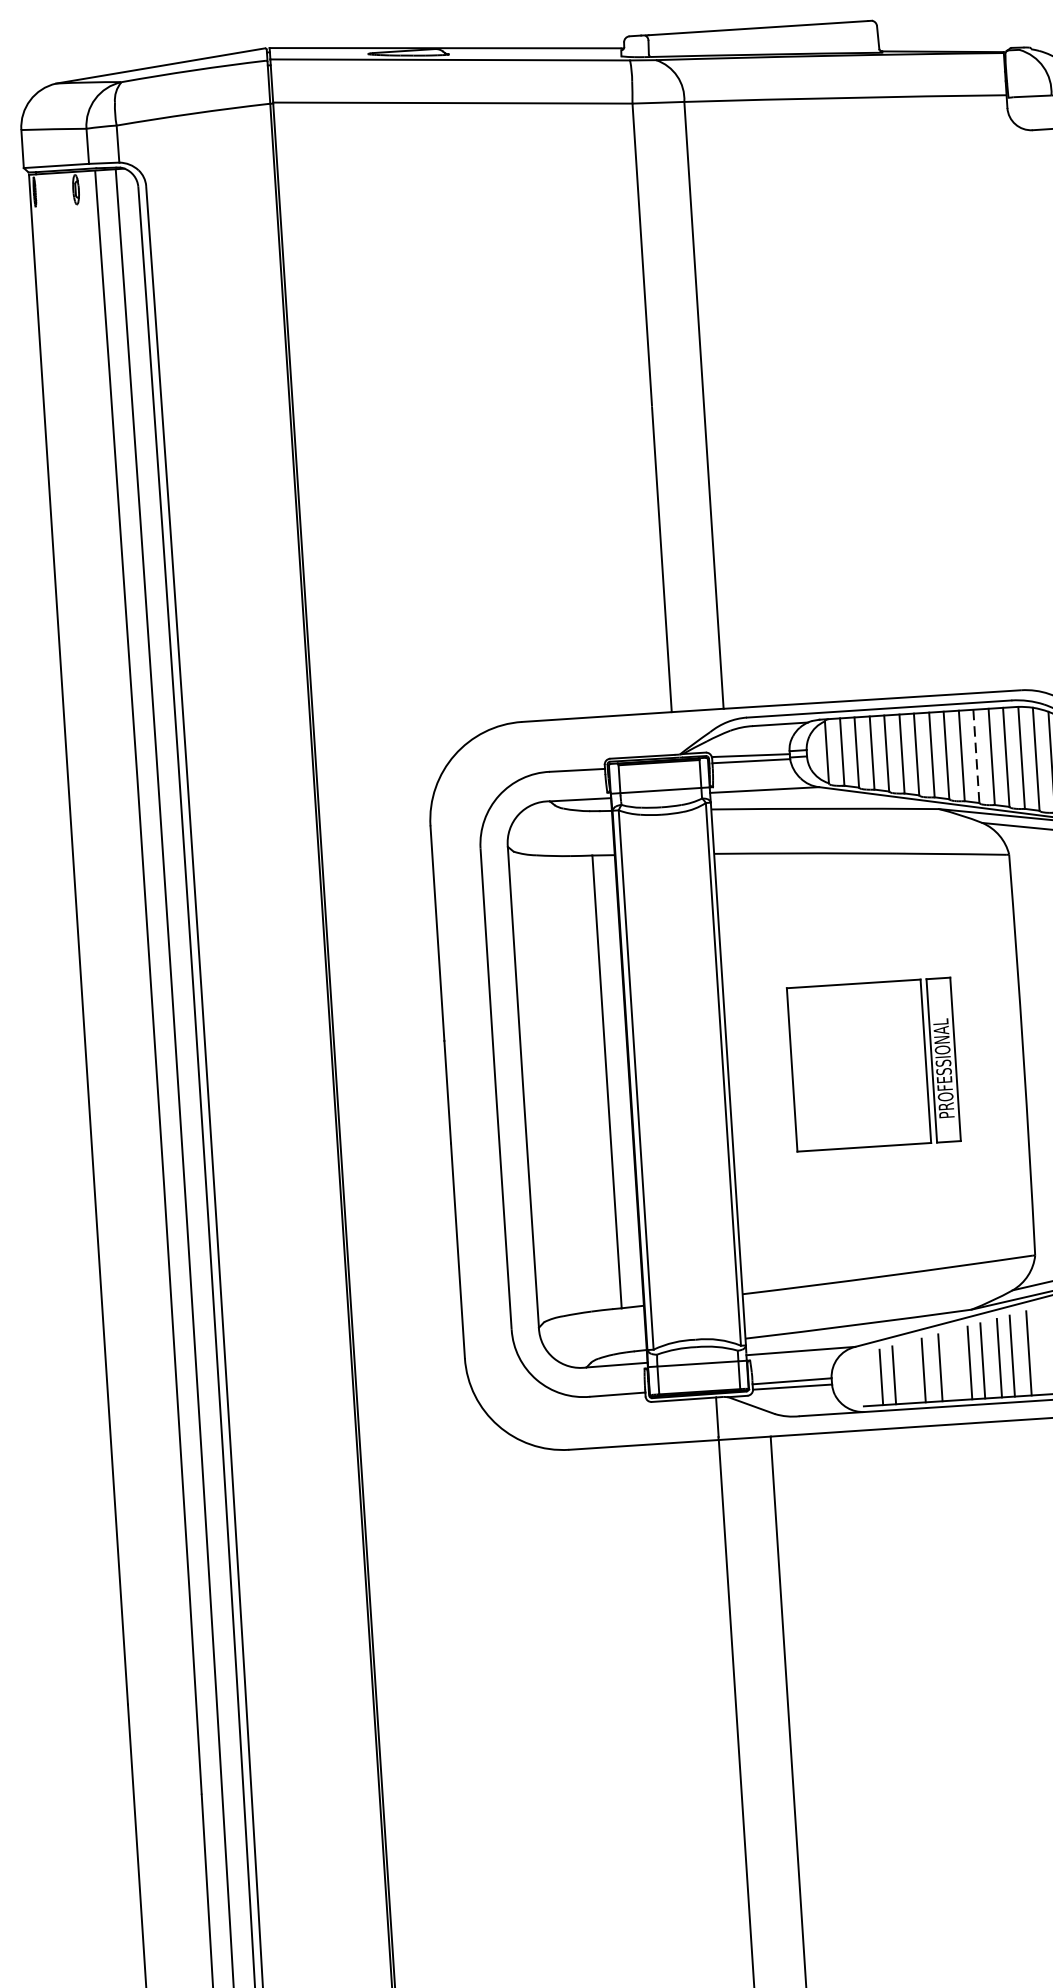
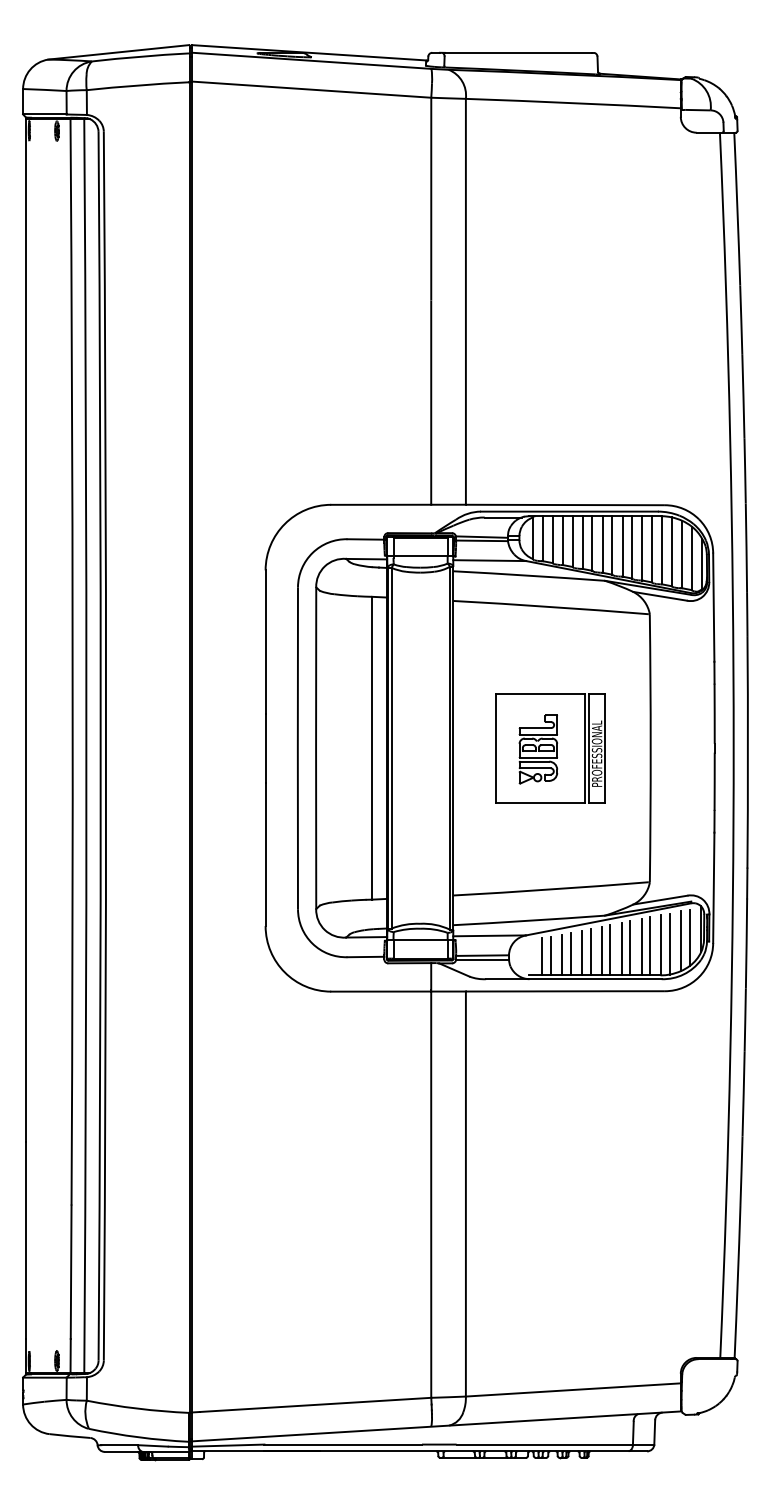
line: (976, 756) -> (632, 547), dashed -> solid
part: (855, 1067) -> (538, 749), added
line: (1042, 1351) -> (650, 946), added
line: (953, 1364) -> (590, 951), added
line: (911, 1371) -> (562, 954), added

